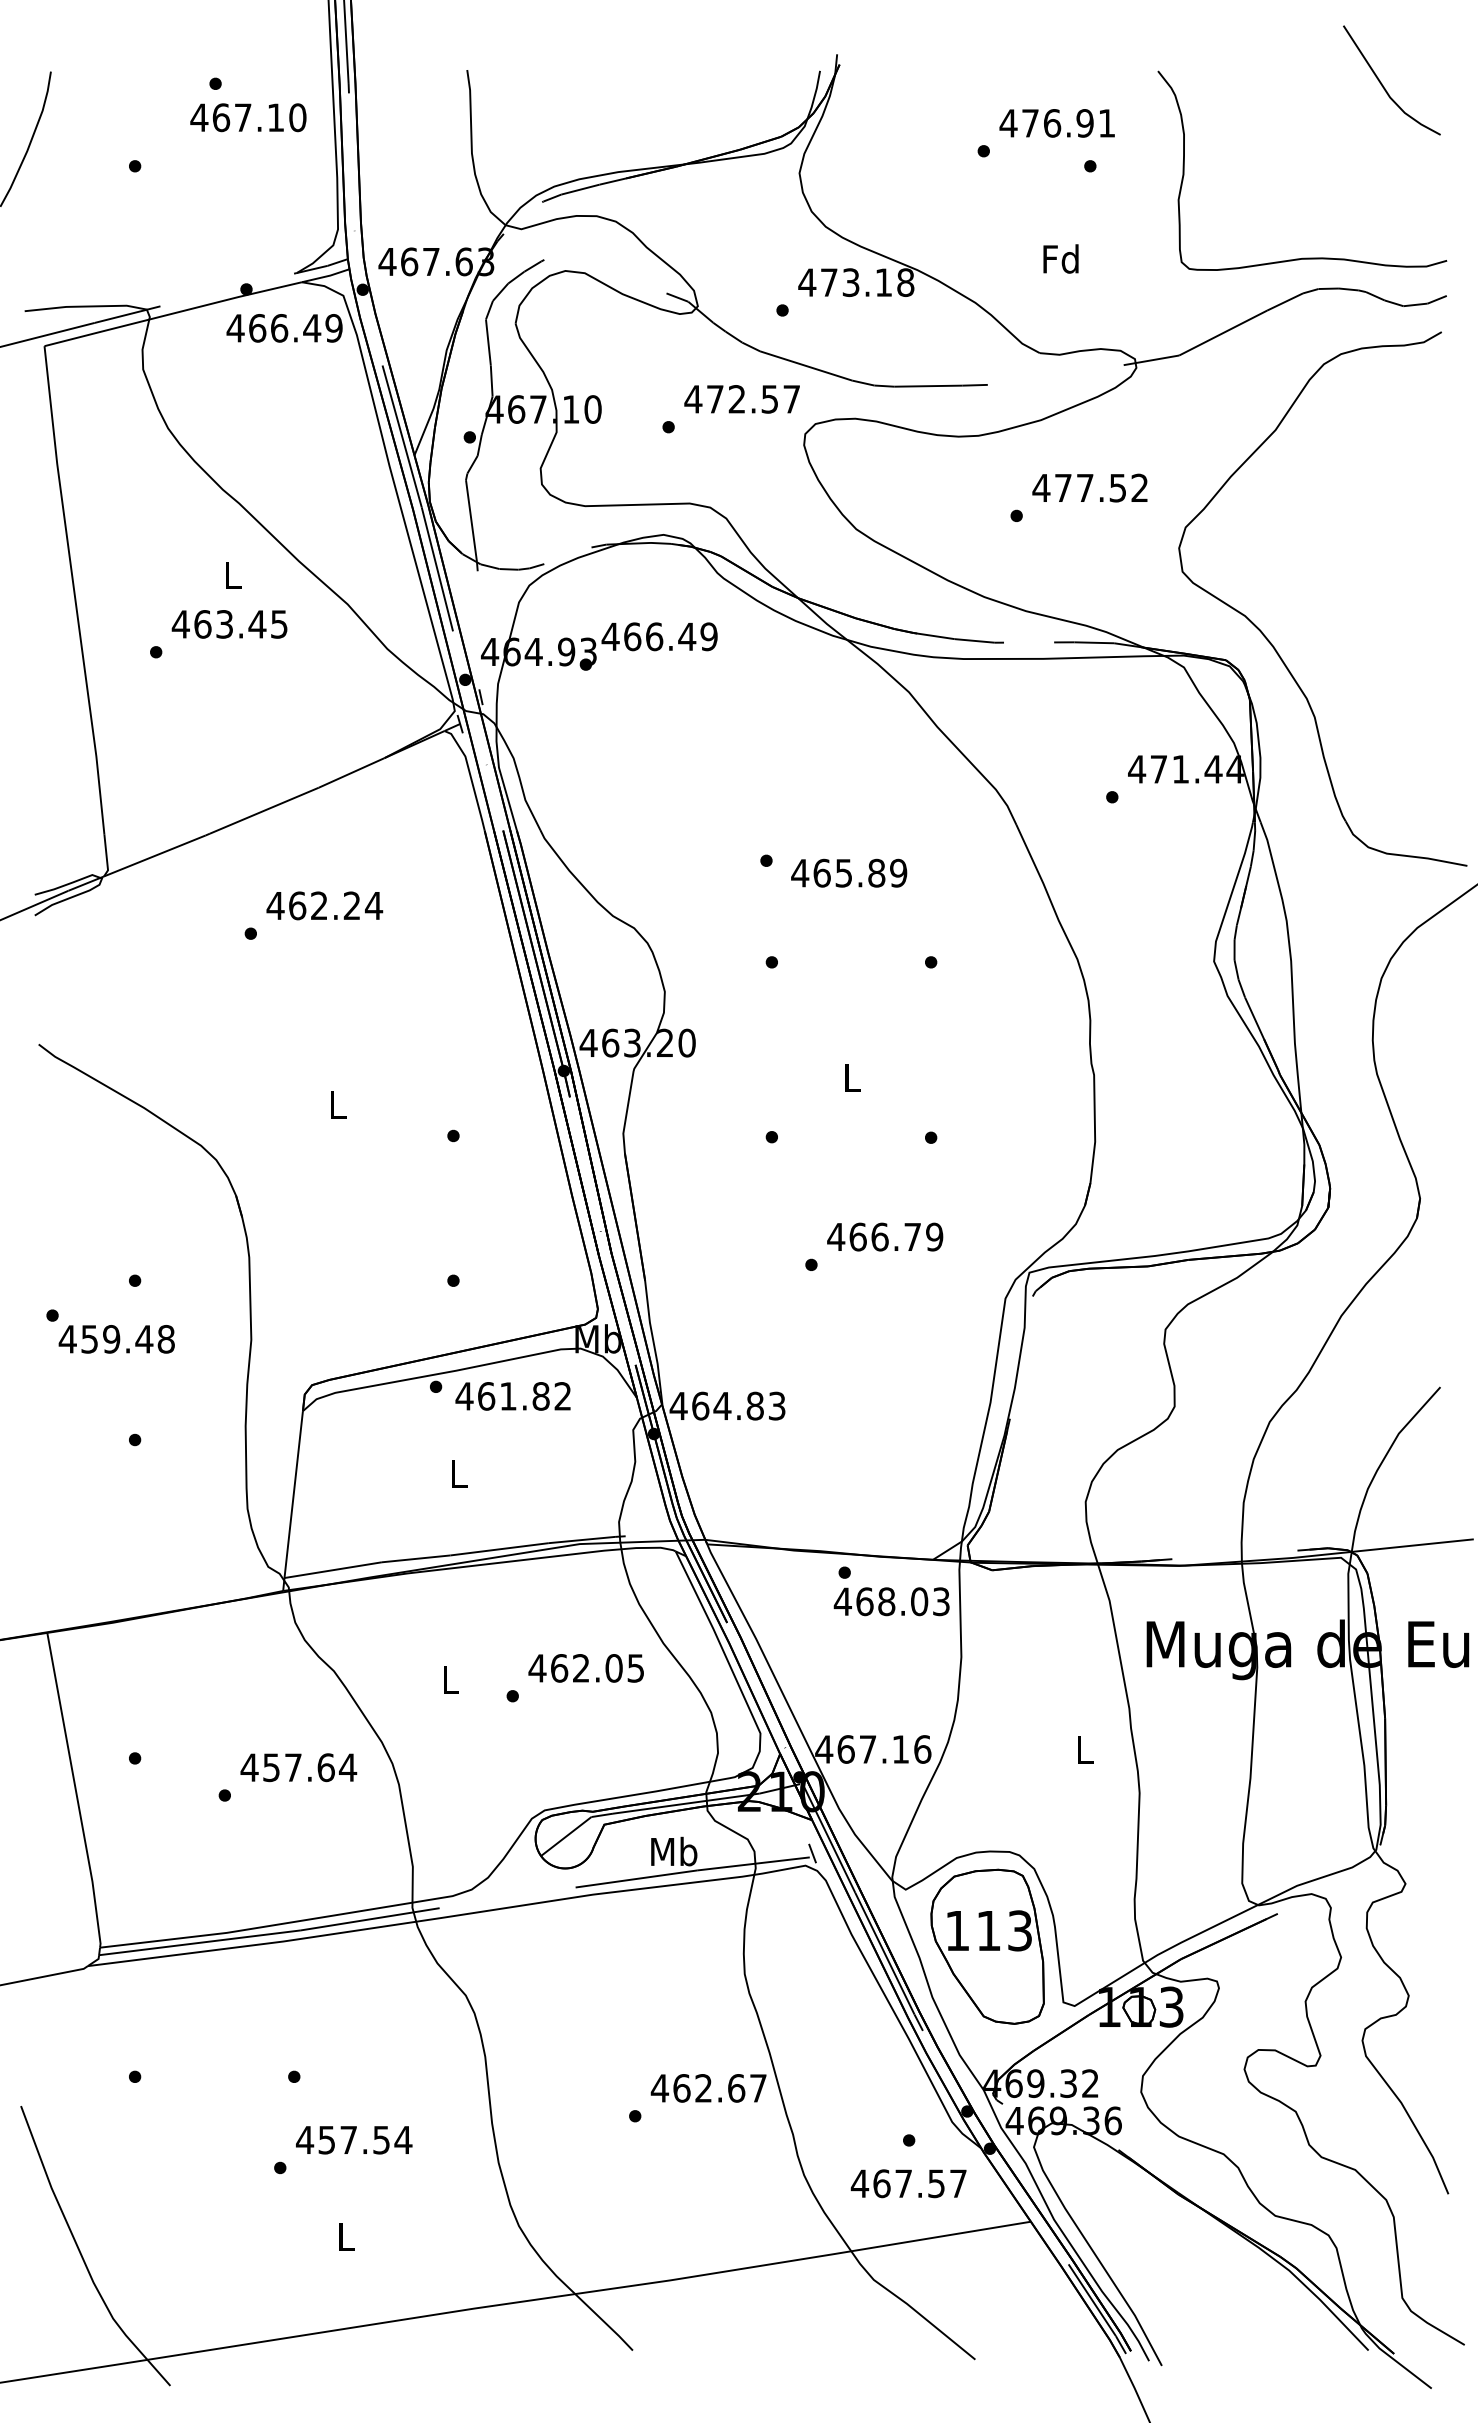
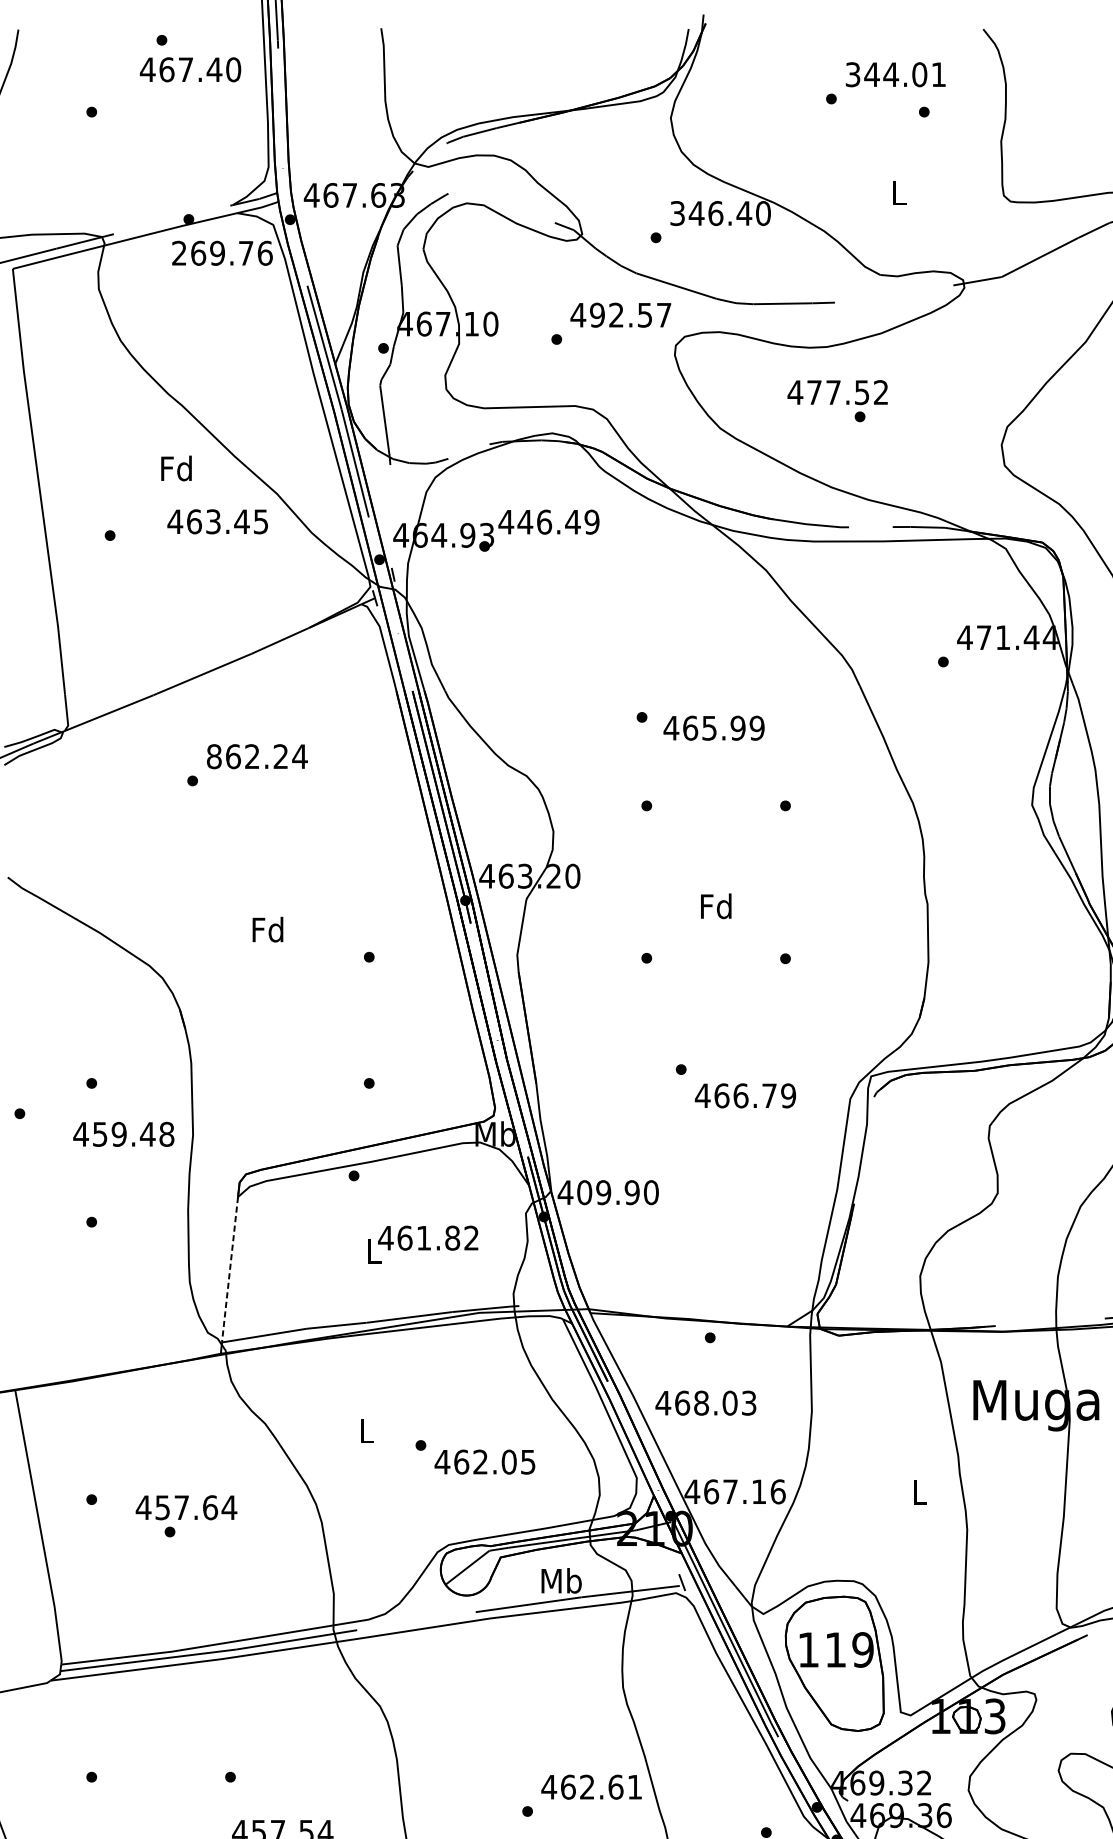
text: (275, 117) -> (214, 69), 467.10 -> 467.40
text: (1046, 123) -> (886, 74), 476.91 -> 344.01
text: (1060, 258) -> (898, 192), Fd -> L
text: (856, 282) -> (720, 213), 473.18 -> 346.40
text: (284, 328) -> (221, 253), 466.49 -> 269.76
text: (714, 399) -> (596, 315), 472.57 -> 492.57
text: (1089, 487) -> (837, 392), moved
text: (231, 574) -> (175, 467), L -> Fd
text: (229, 624) -> (217, 521), moved
text: (632, 636) -> (525, 521), 466.49 -> 446.49
text: (876, 873) -> (737, 728), 465.89 -> 465.99
text: (275, 905) -> (214, 756), 462.24 -> 862.24
text: (851, 1077) -> (716, 906), L -> Fd
text: (336, 1104) -> (267, 929), L -> Fd
text: (885, 1236) -> (745, 1095), moved
text: (116, 1339) -> (123, 1134), moved
text: (512, 1396) -> (427, 1238), moved
text: (738, 1405) -> (617, 1192), 464.83 -> 409.90
line: (293, 1494) -> (229, 1269), solid -> dashed
text: (891, 1601) -> (705, 1402), moved
text: (585, 1668) -> (484, 1462), moved
text: (298, 1767) -> (186, 1507), moved
text: (1019, 1930) -> (862, 1649), 113 -> 119
text: (758, 2088) -> (635, 1787), 462.67 -> 462.61

